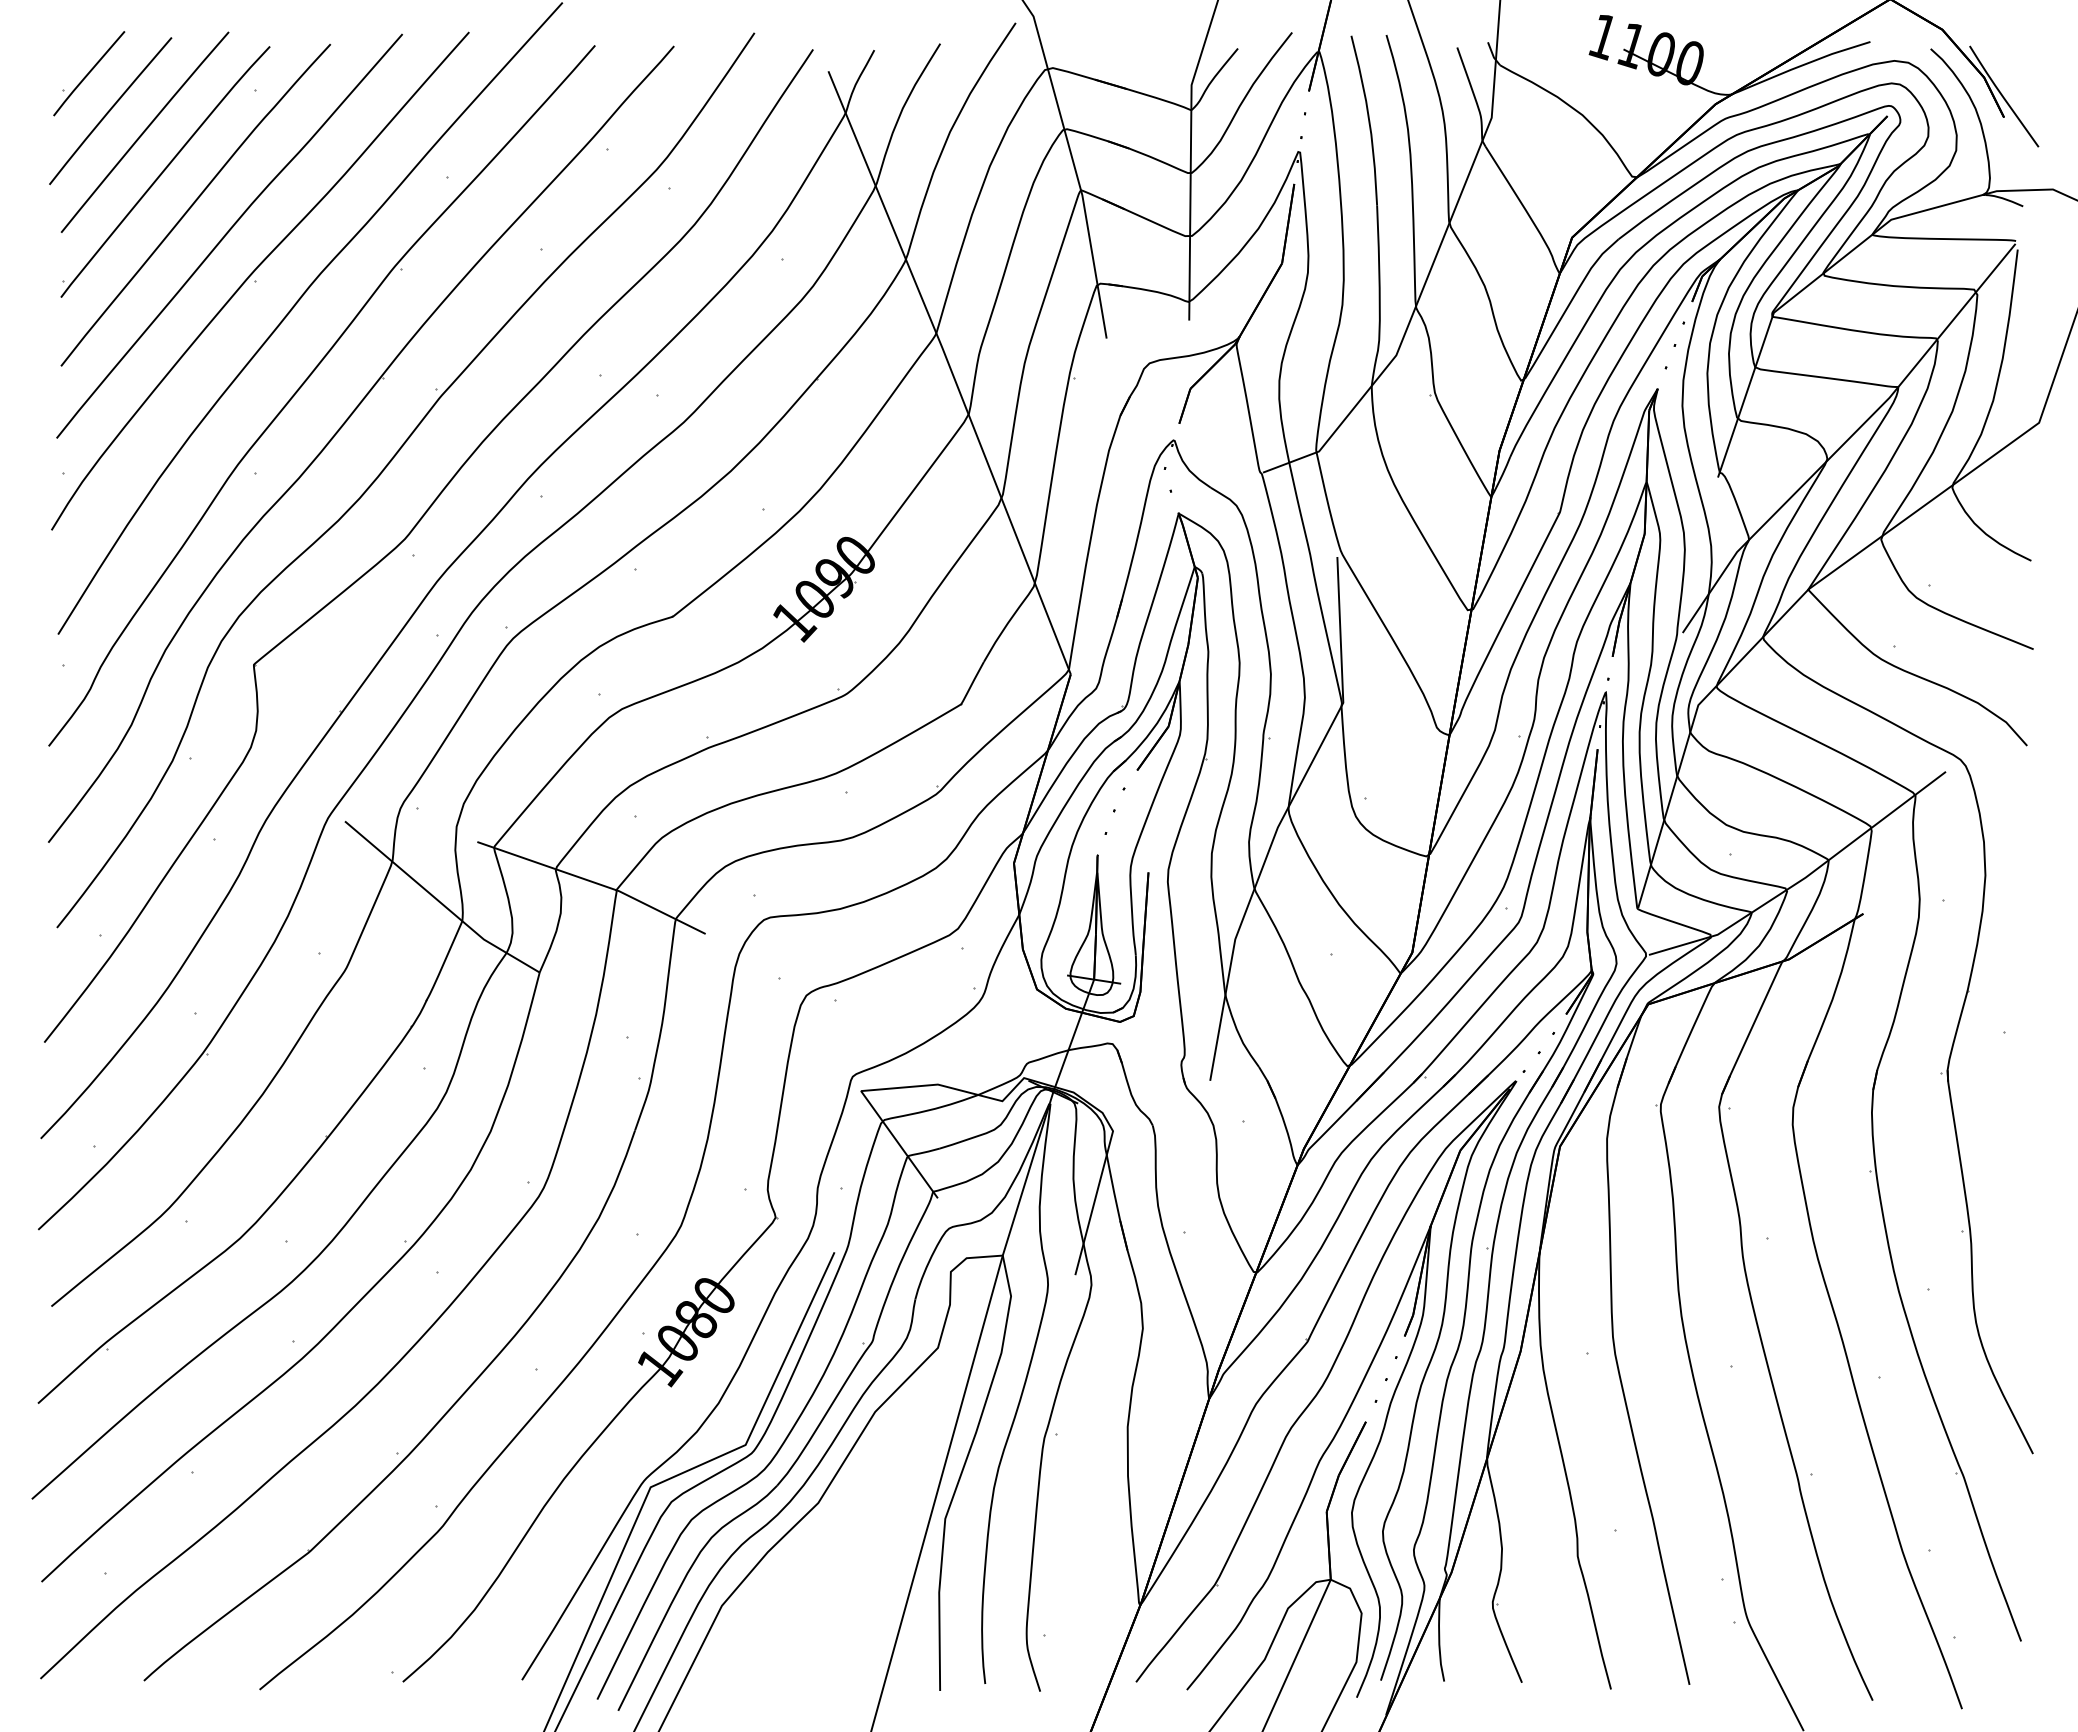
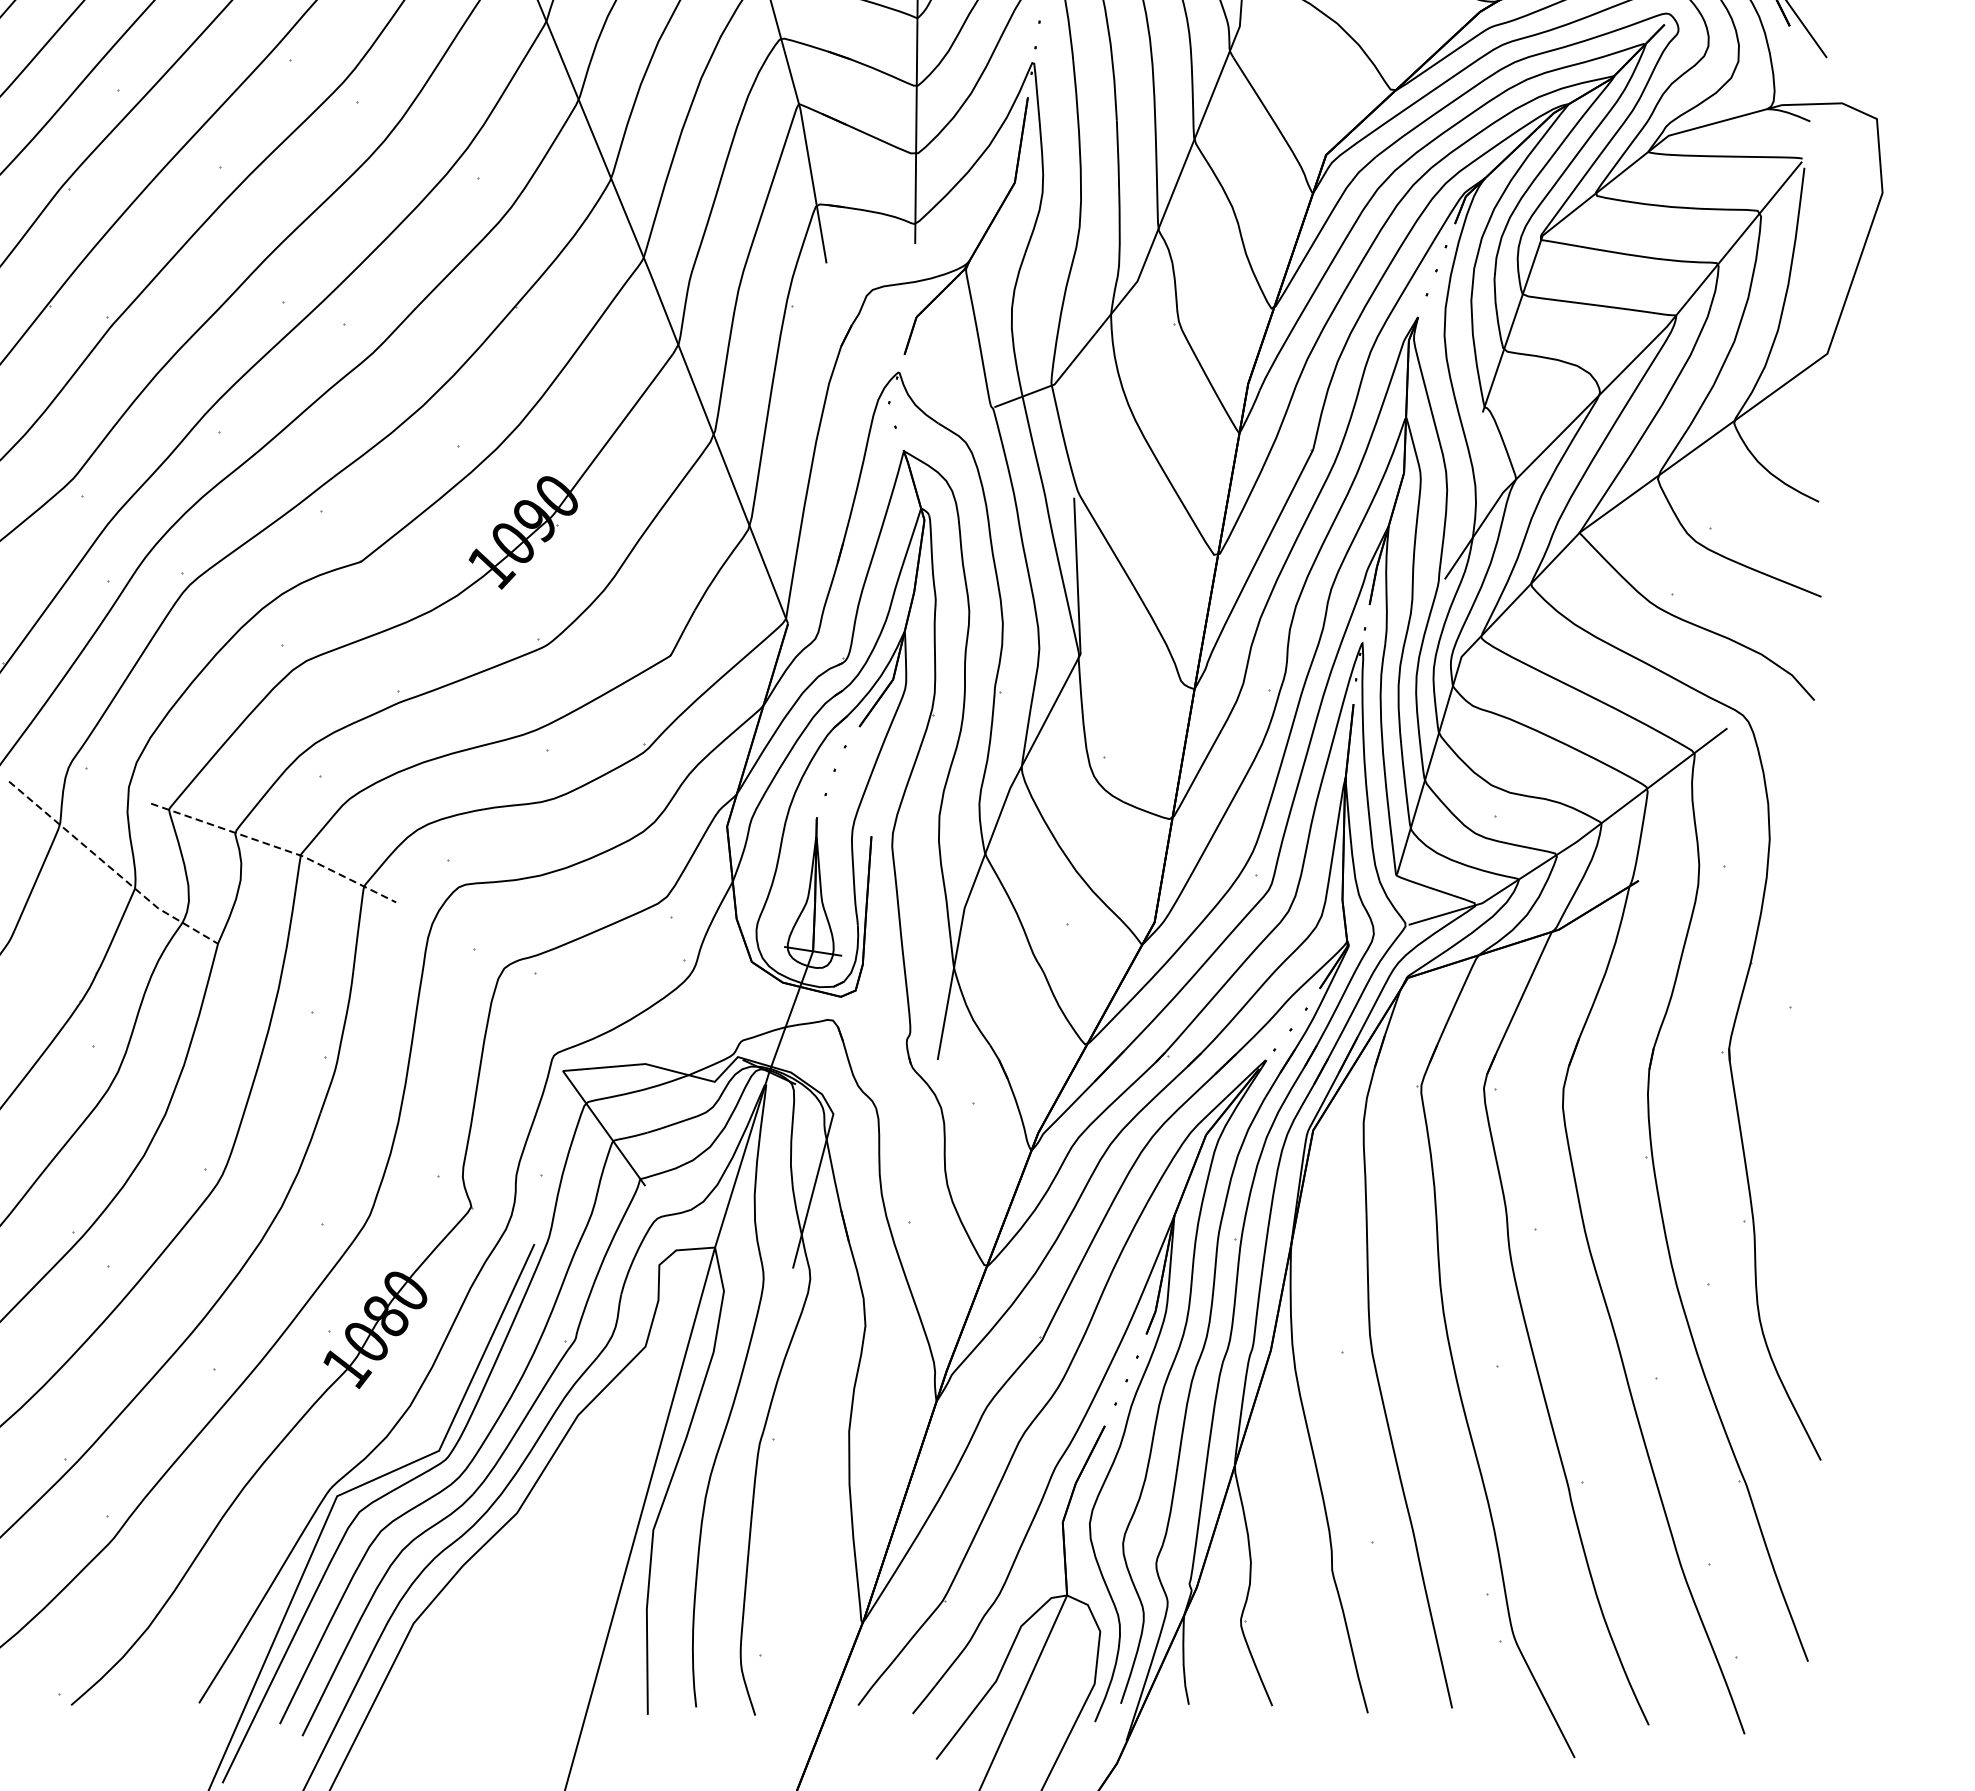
line: (594, 882) -> (276, 847), solid -> dashed
line: (439, 902) -> (110, 868), solid -> dashed

